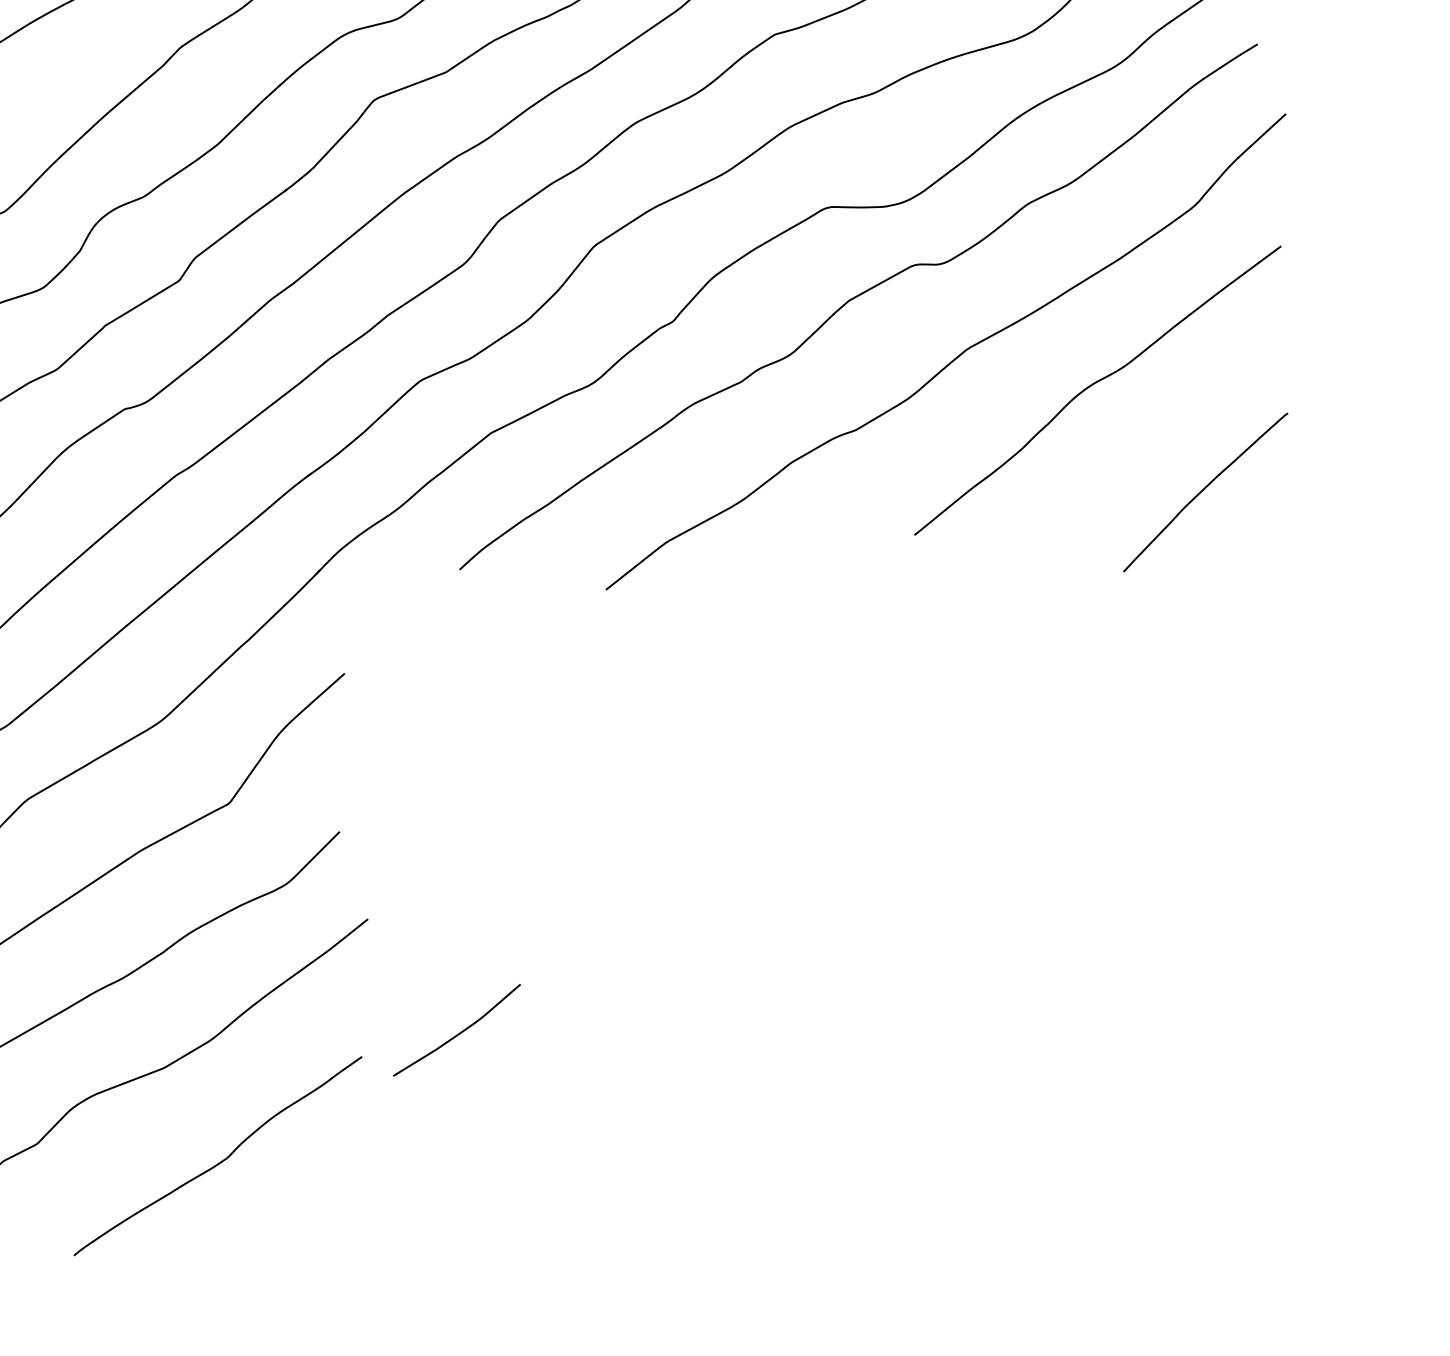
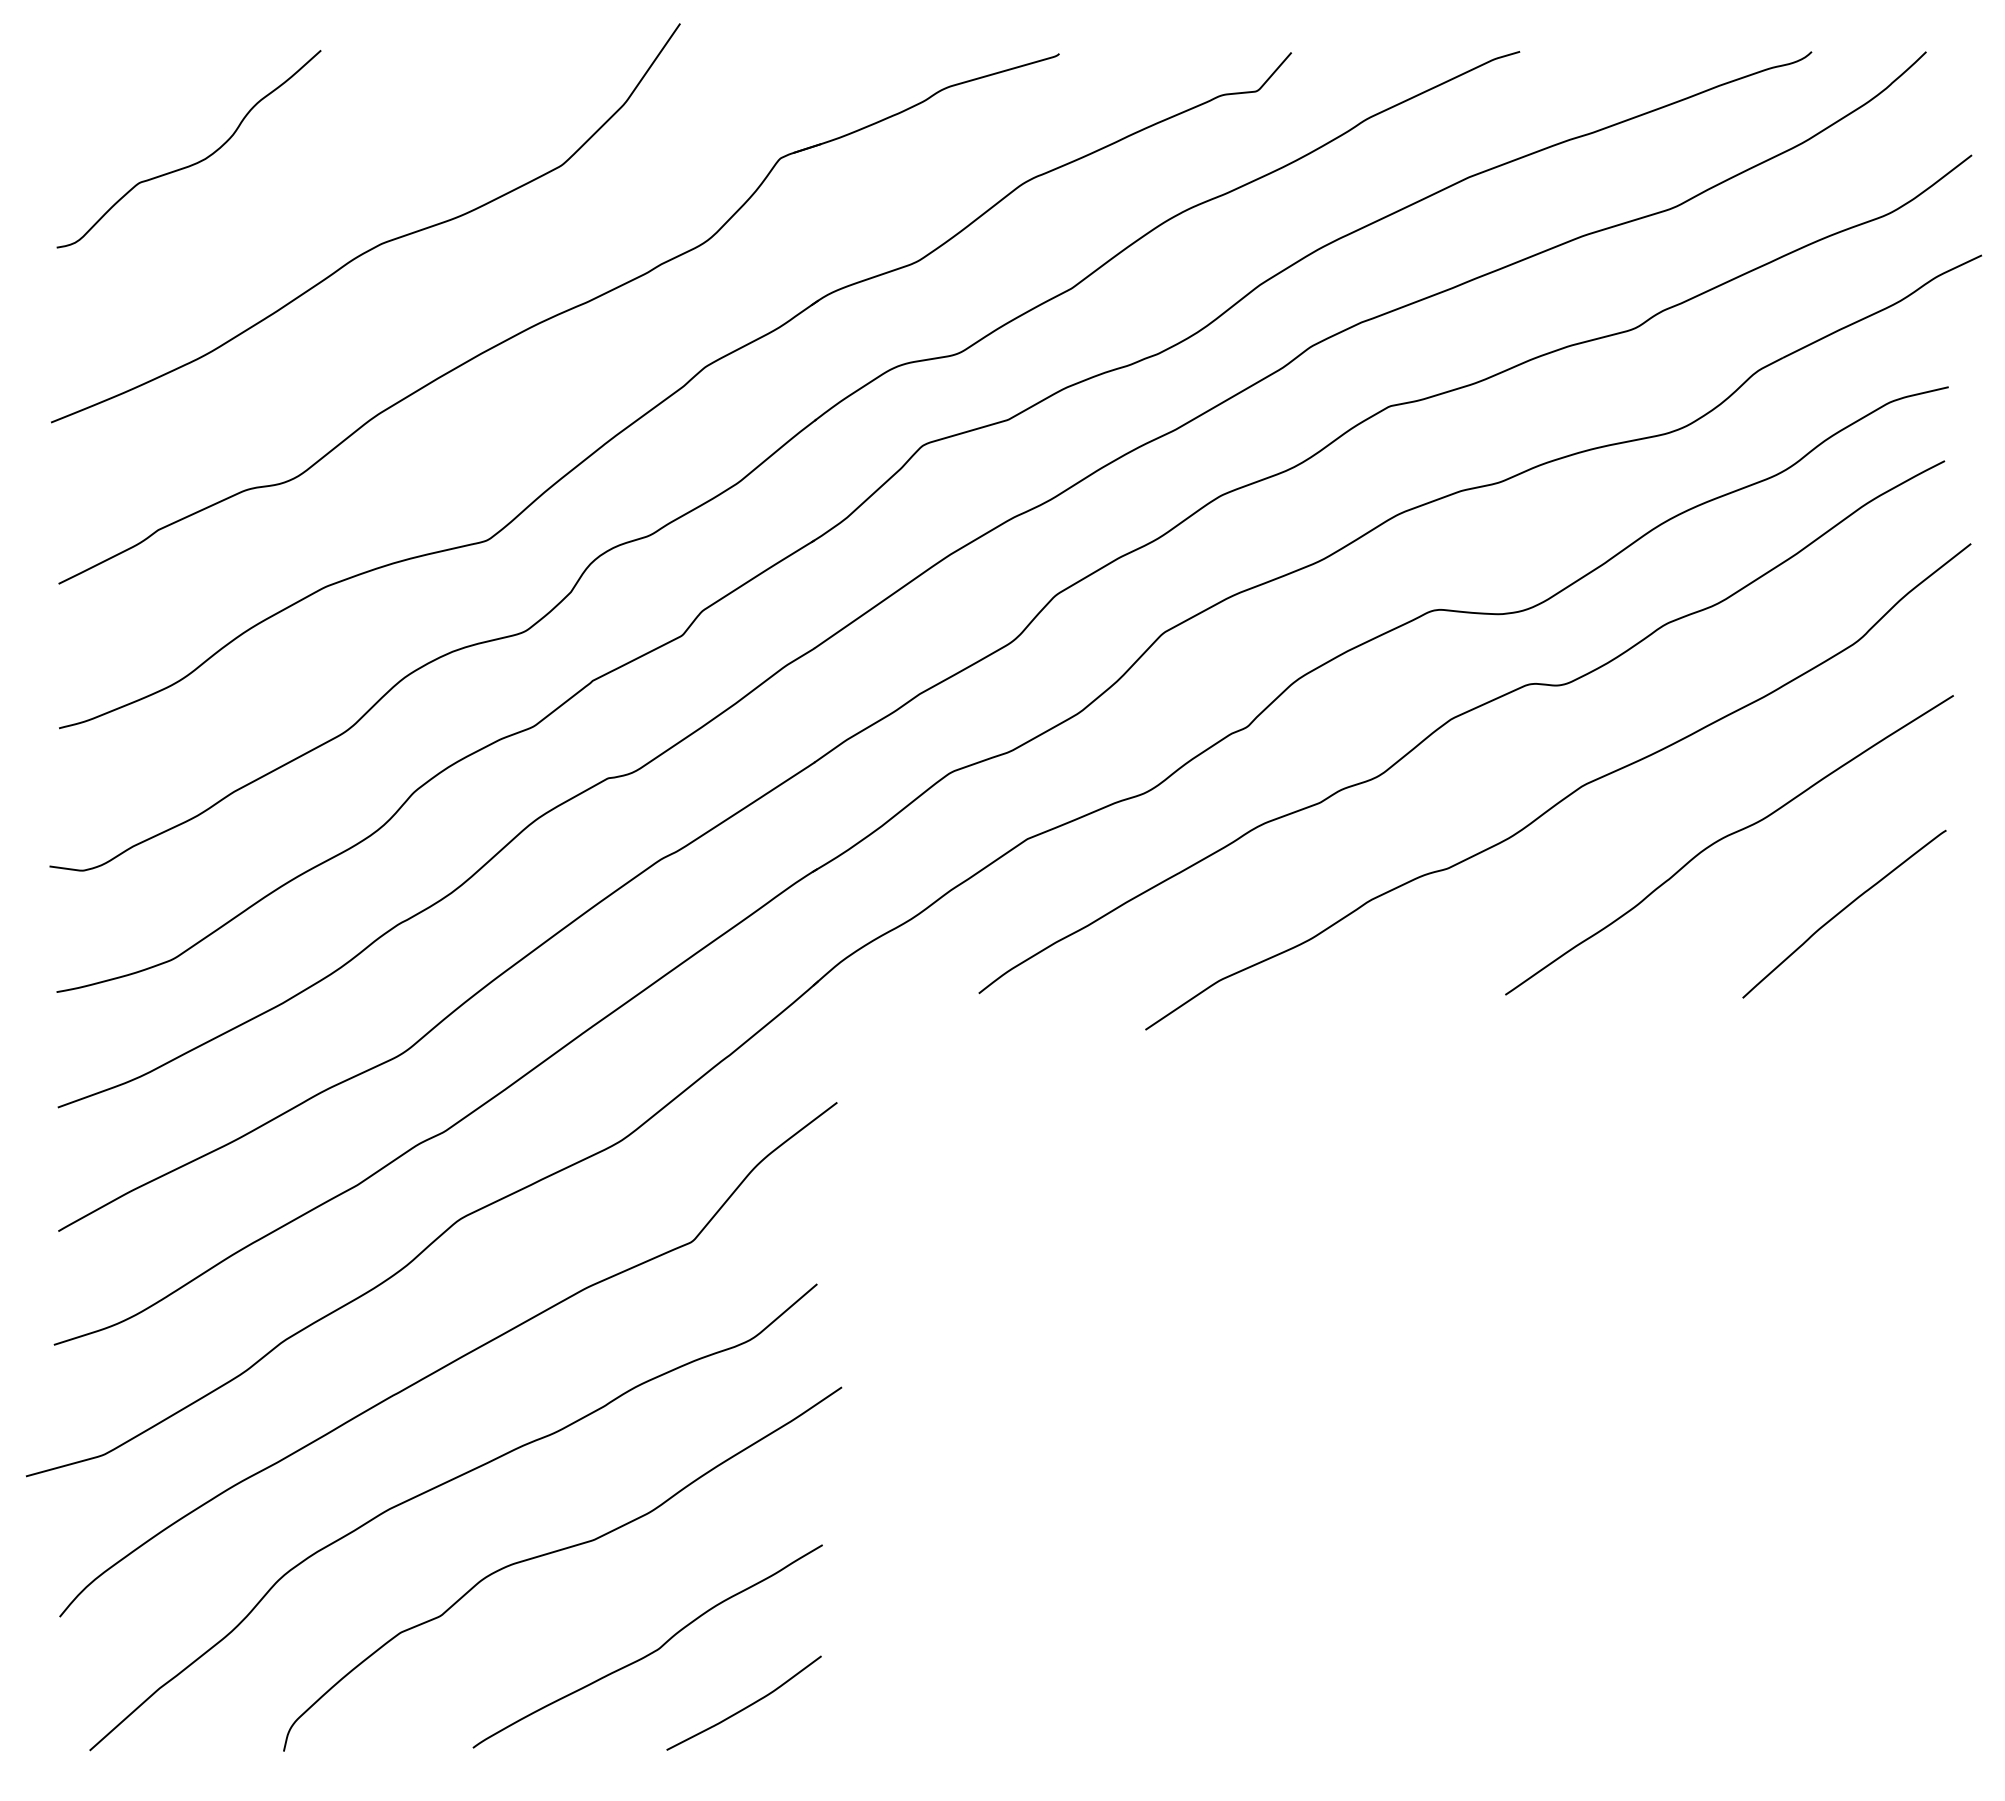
curve: (1203, 490) -> (1842, 911), moved
curve: (460, 1032) -> (747, 1705), moved

